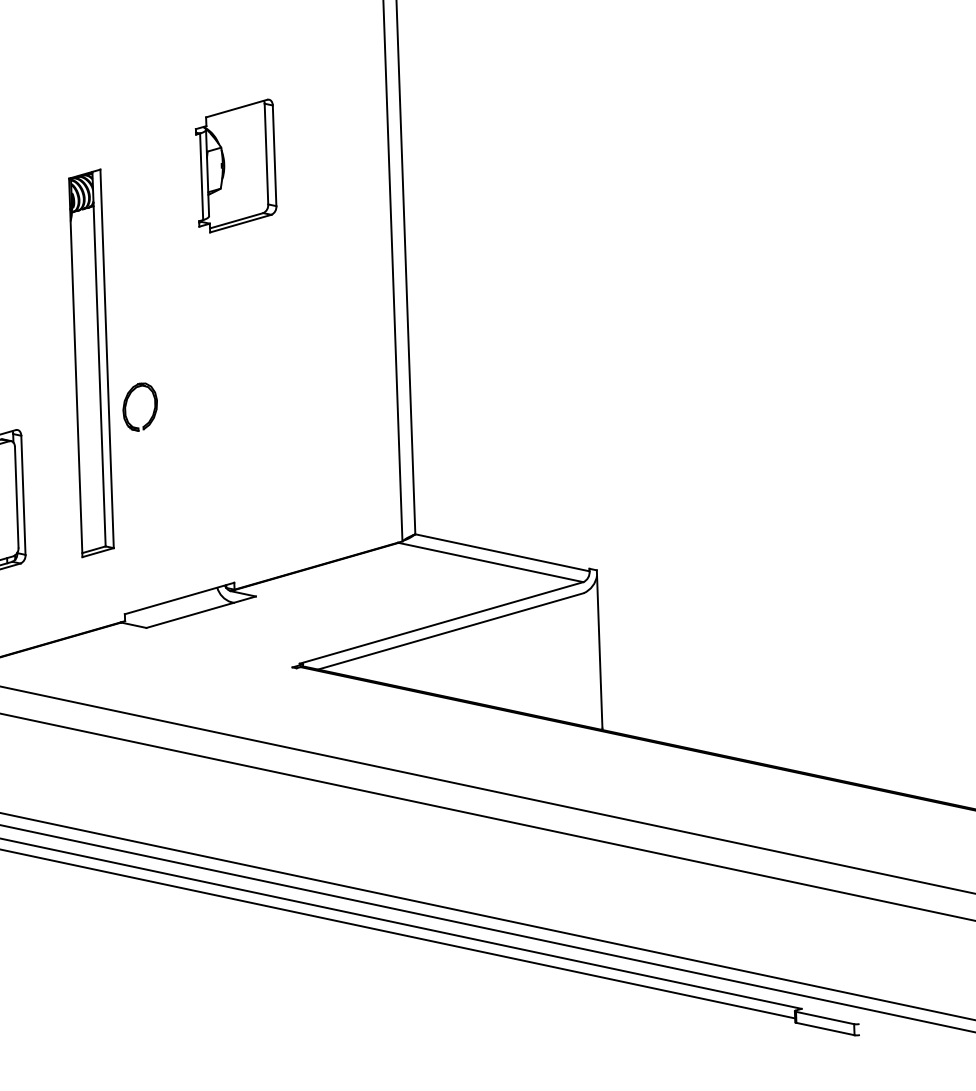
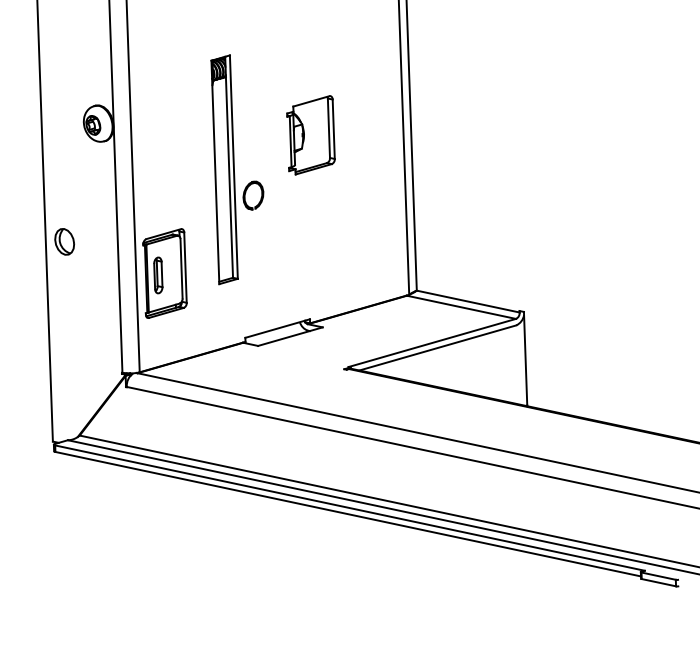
part: (235, 166) -> (310, 135), moved
part: (113, 362) -> (237, 169), moved

